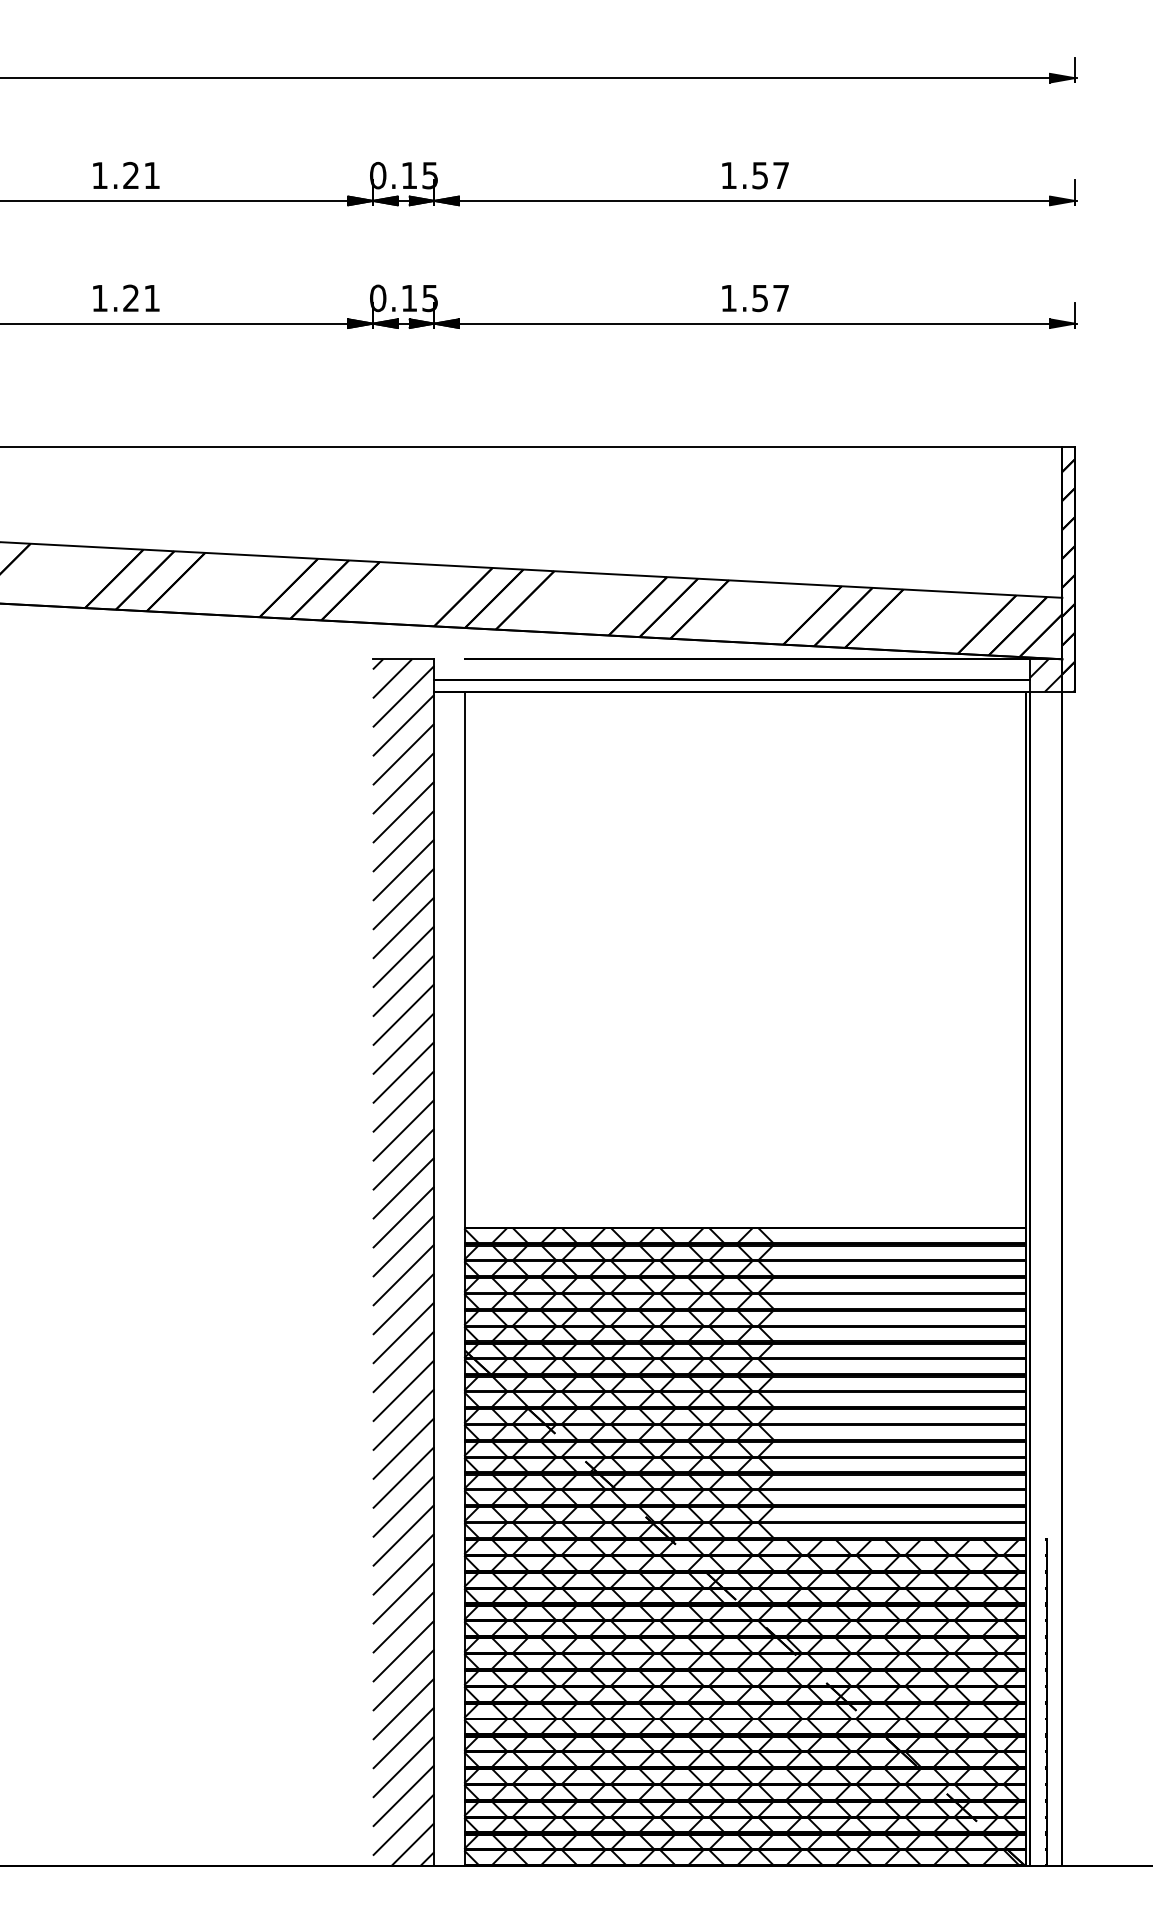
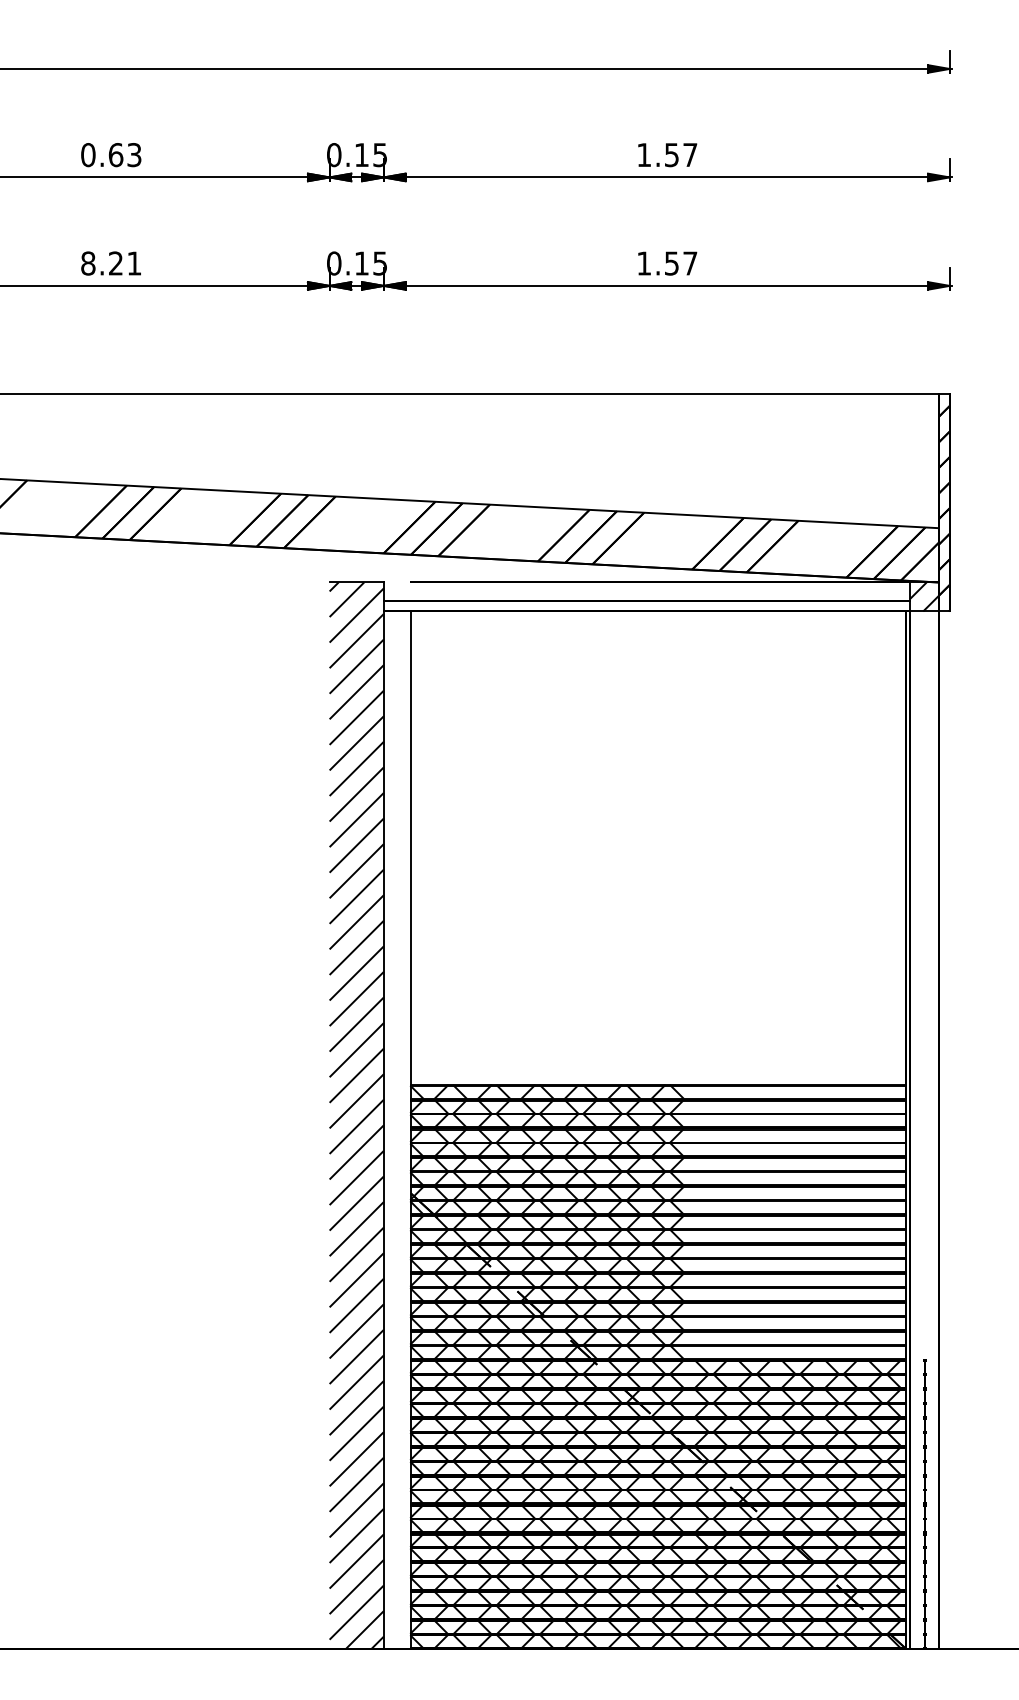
text: (125, 175) -> (110, 154), 1.21 -> 0.63
text: (99, 298) -> (87, 263), 1.21 -> 8.21

